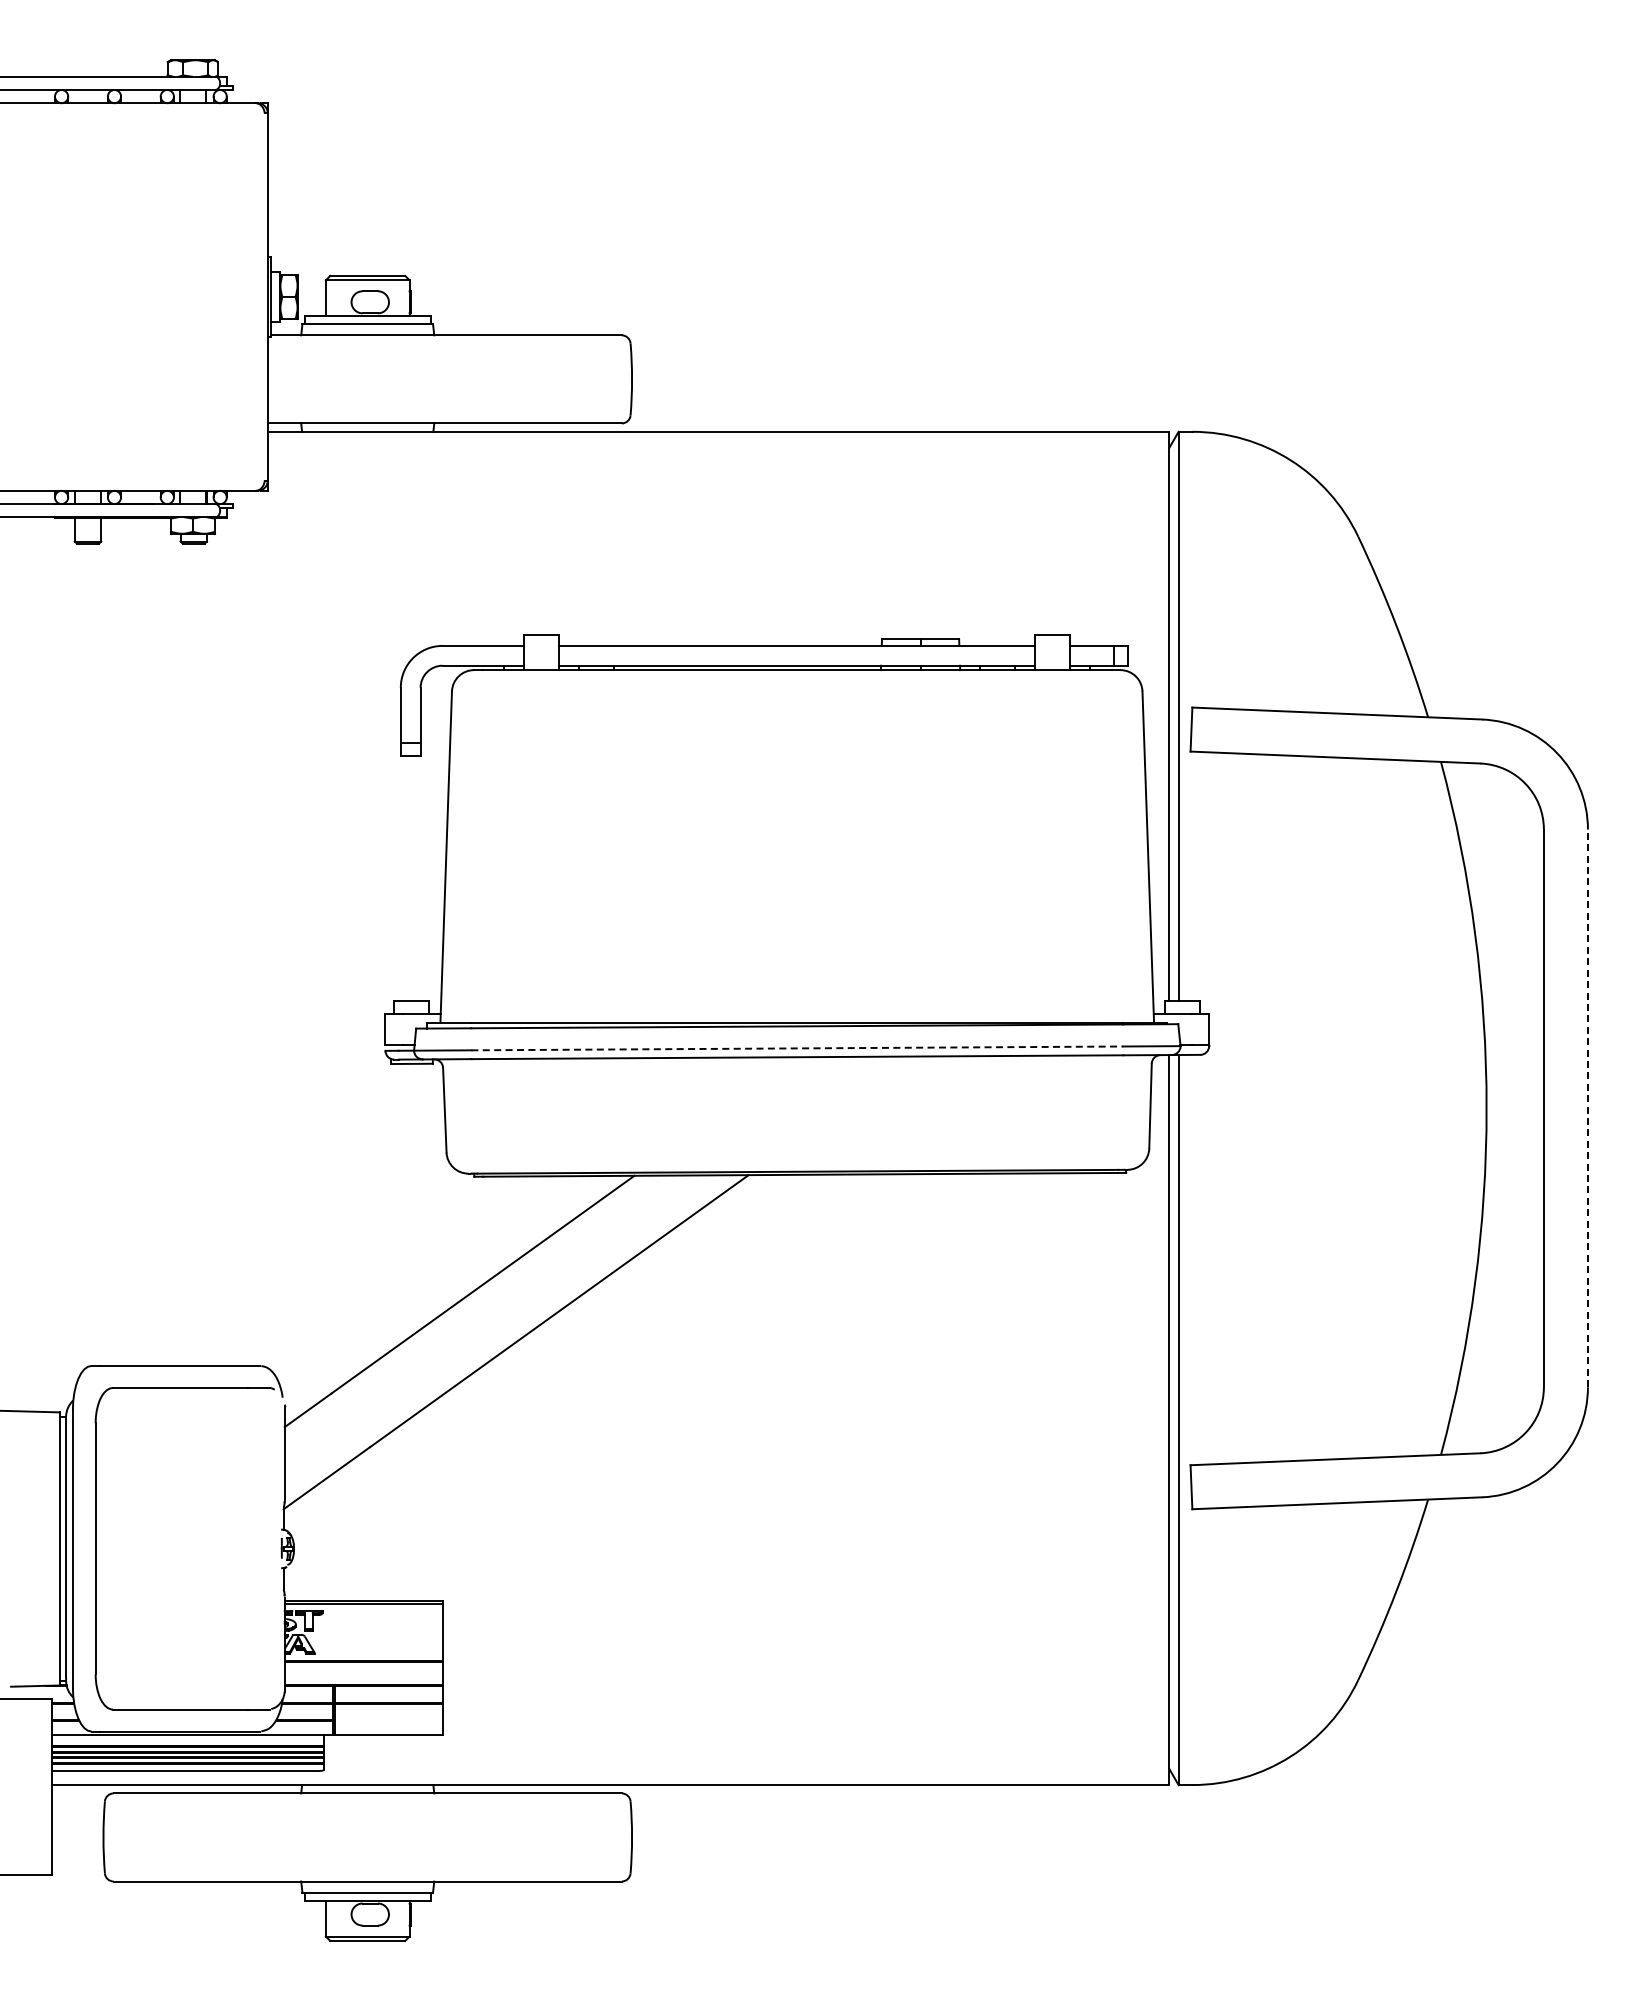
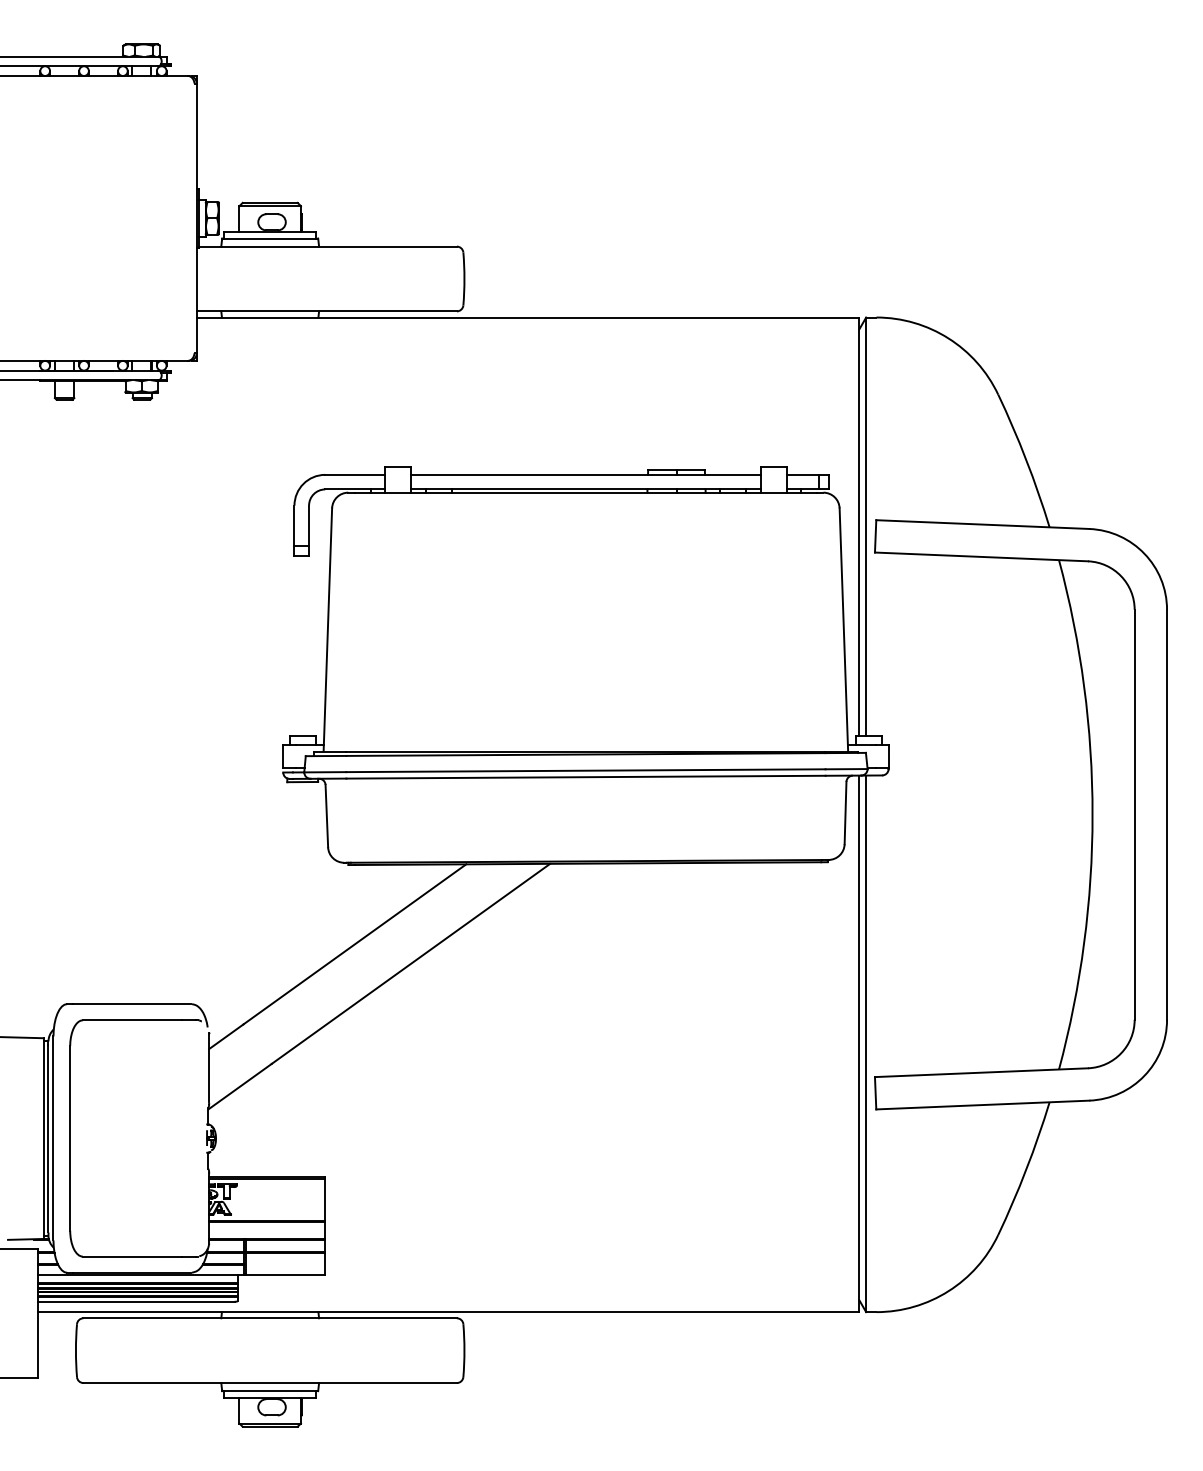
line: (797, 1048) -> (586, 770), dashed -> solid
line: (1587, 1108) -> (1166, 814), dashed -> solid

